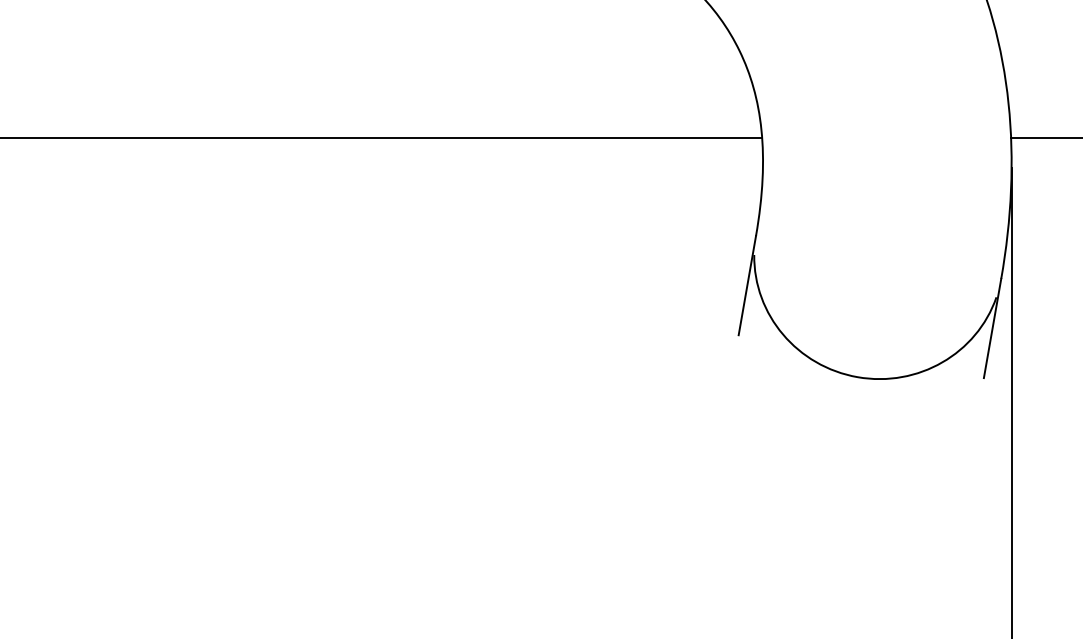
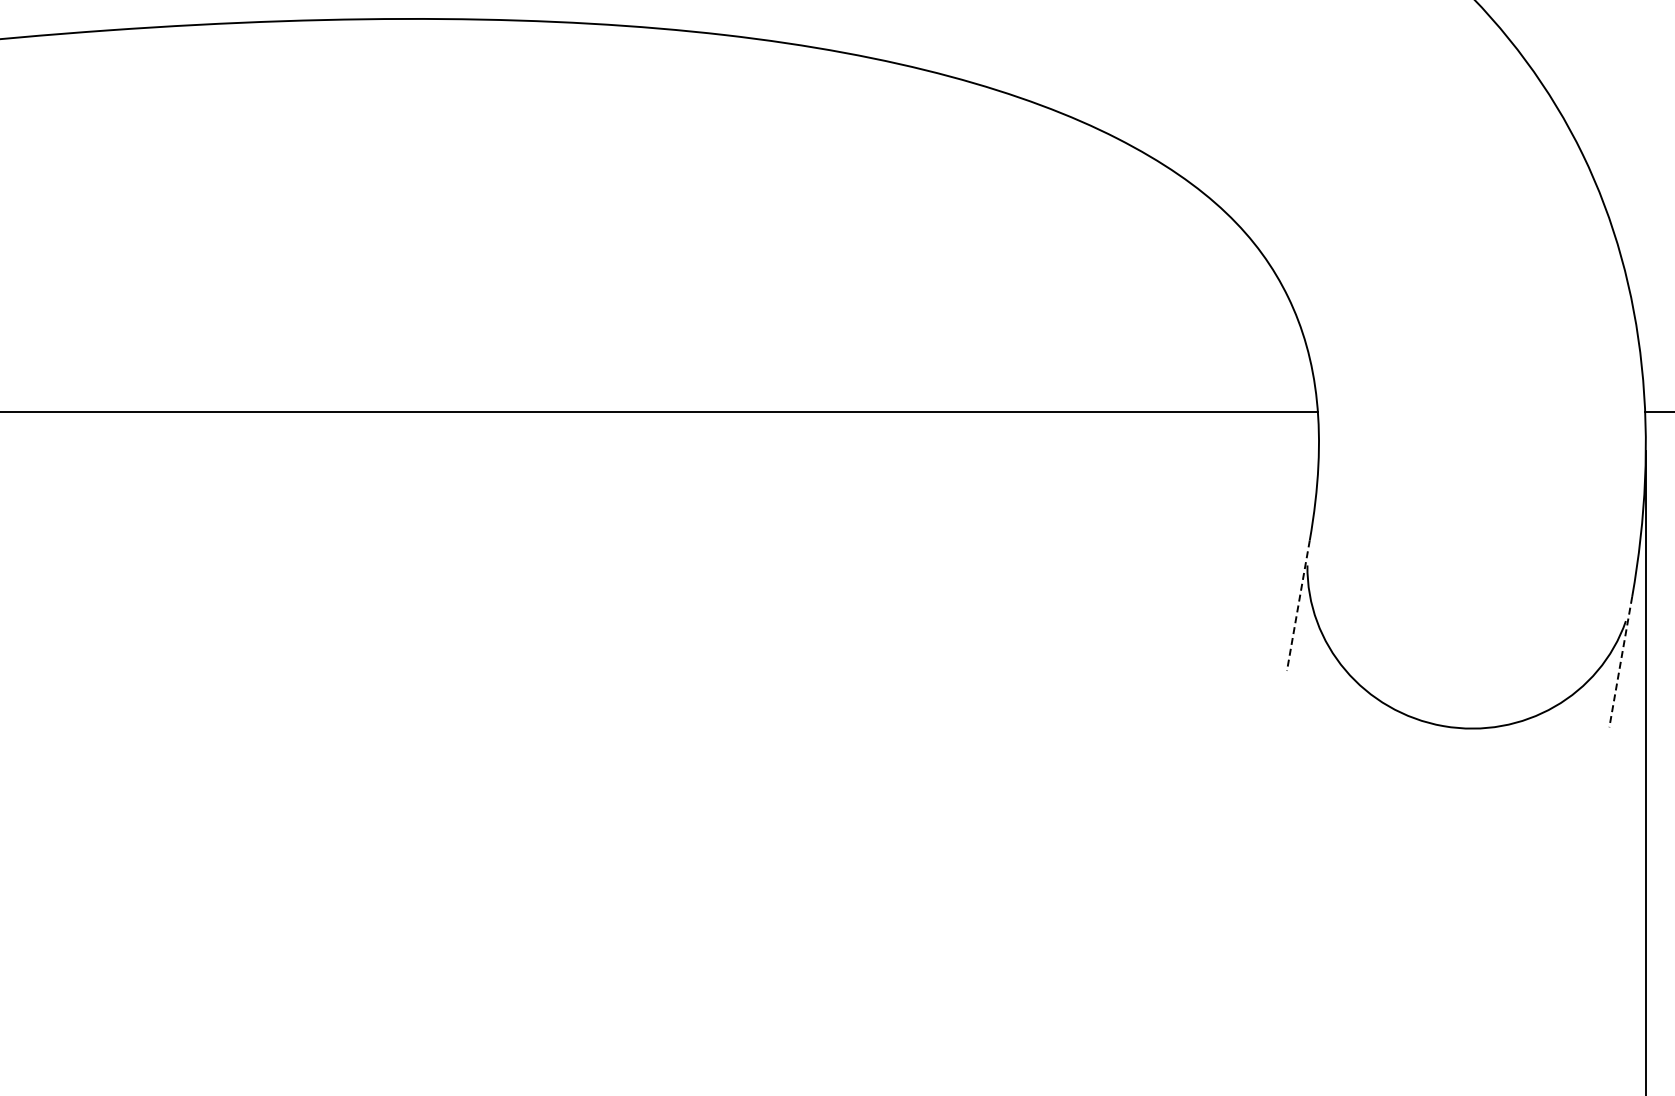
line: (747, 286) -> (1298, 606), solid -> dashed
line: (992, 328) -> (1620, 662), solid -> dashed

